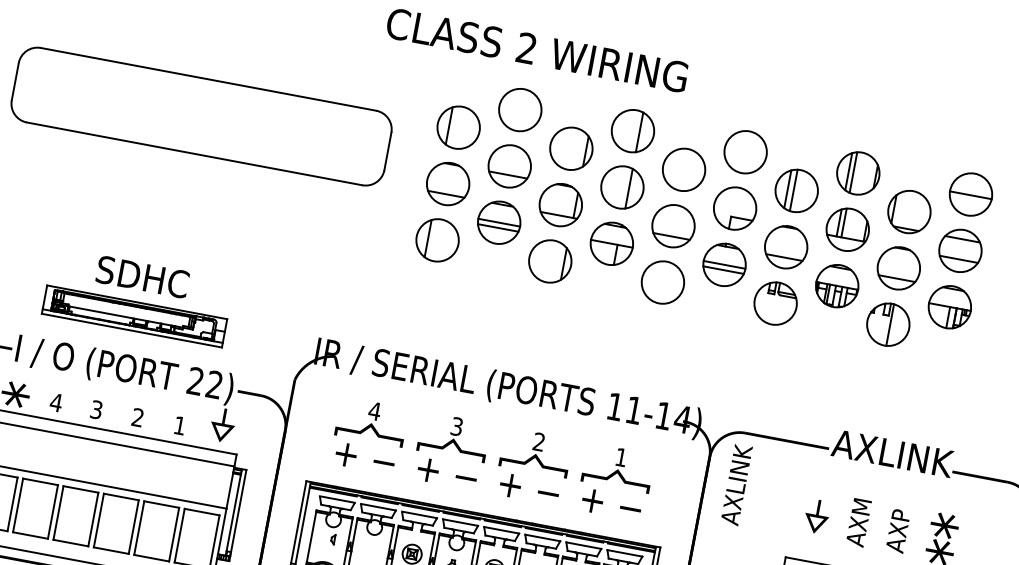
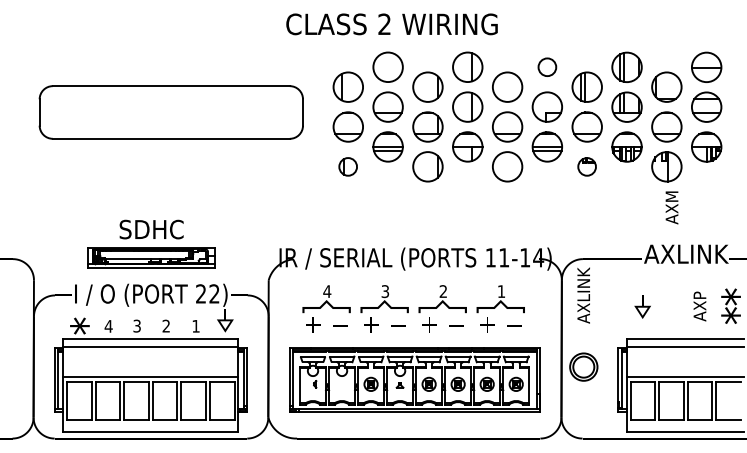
circle: (745, 152) -> (547, 67), size x0.6
part: (436, 239) -> (347, 166), size x0.6
part: (774, 302) -> (586, 166), size x0.6
text: (858, 522) -> (671, 207), moved

